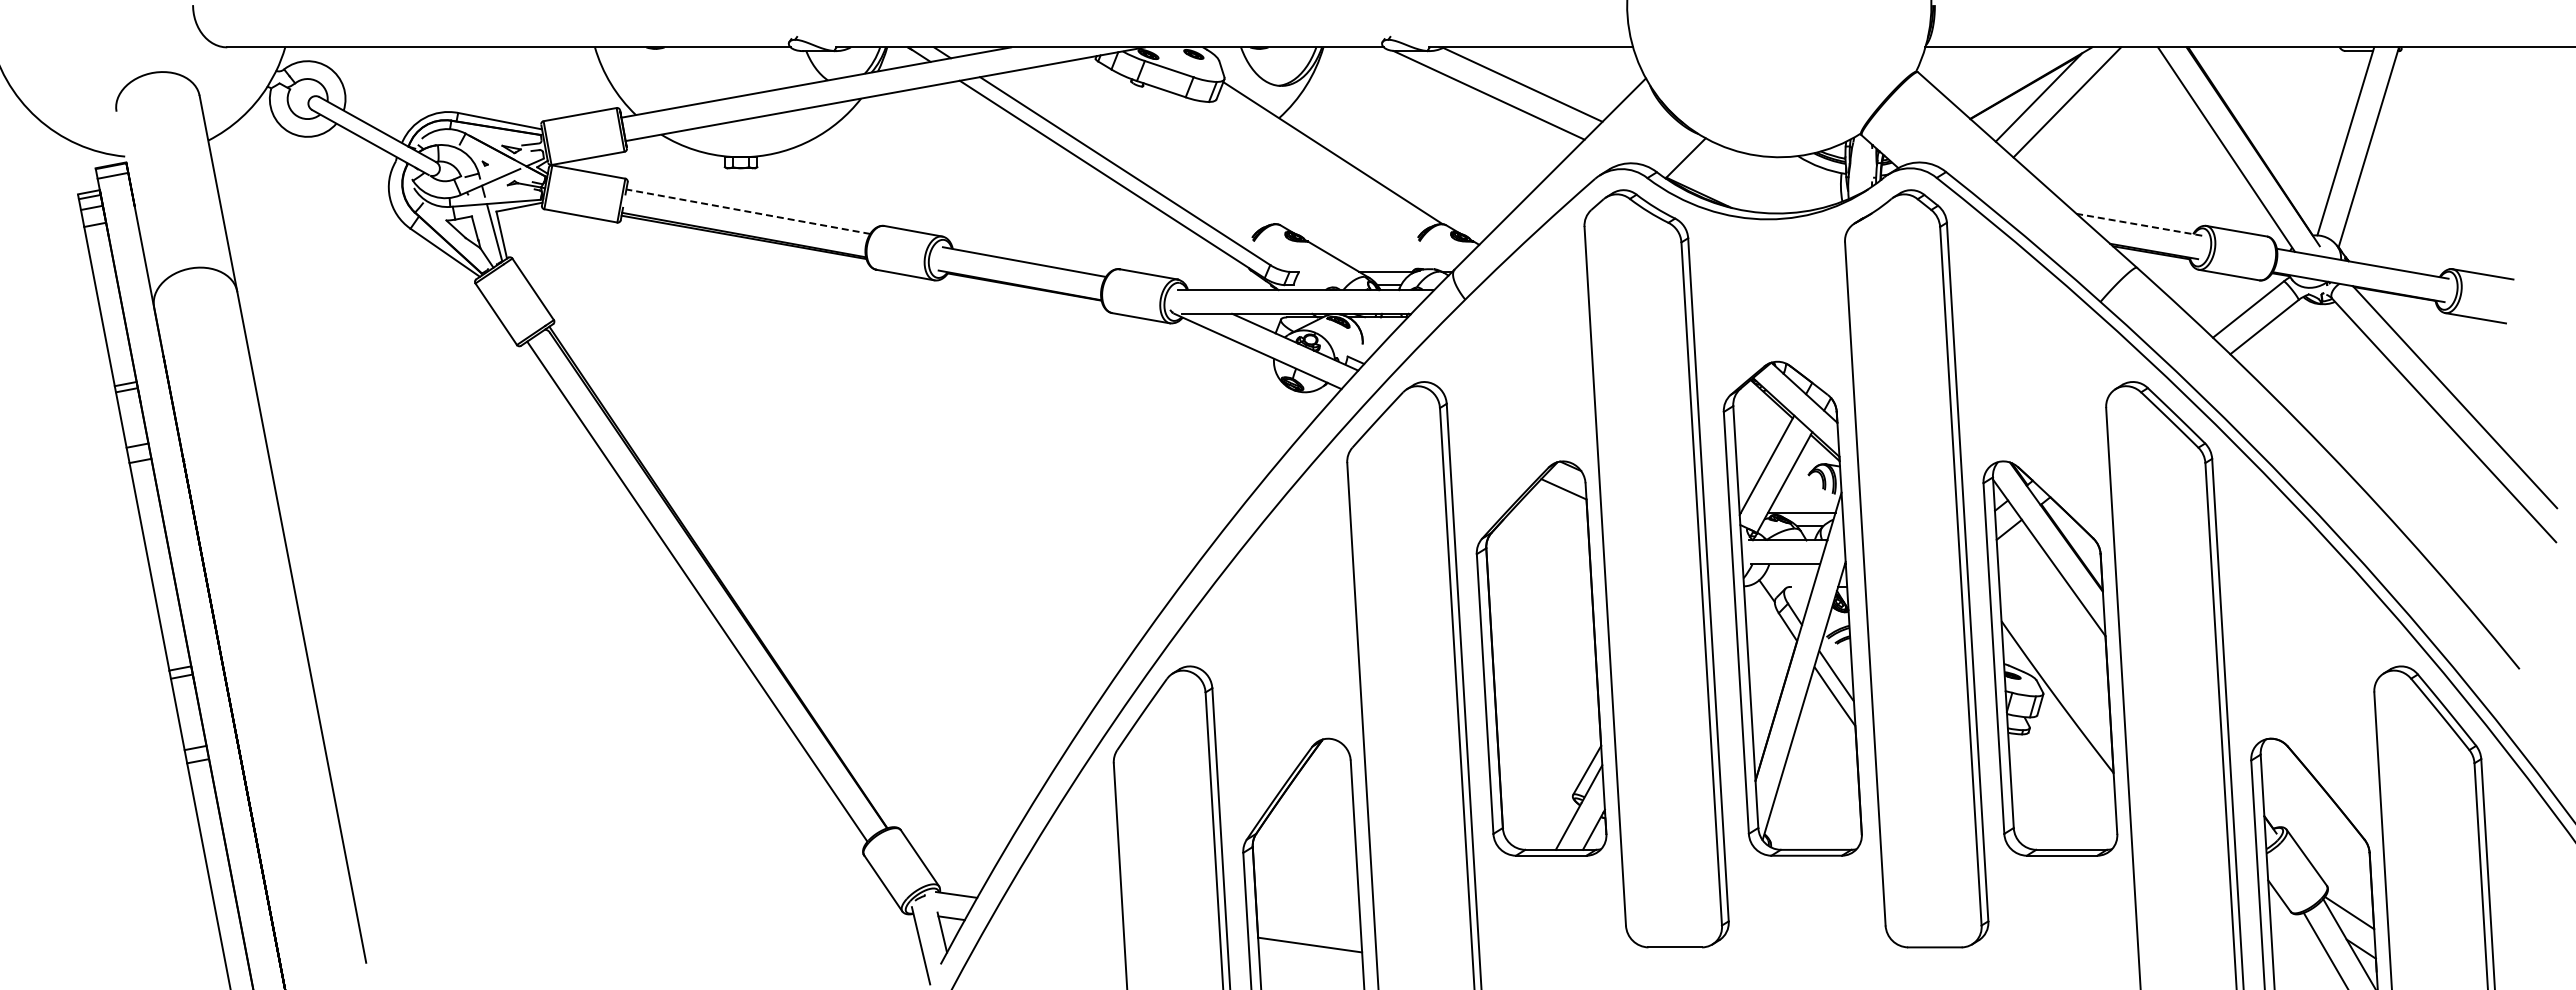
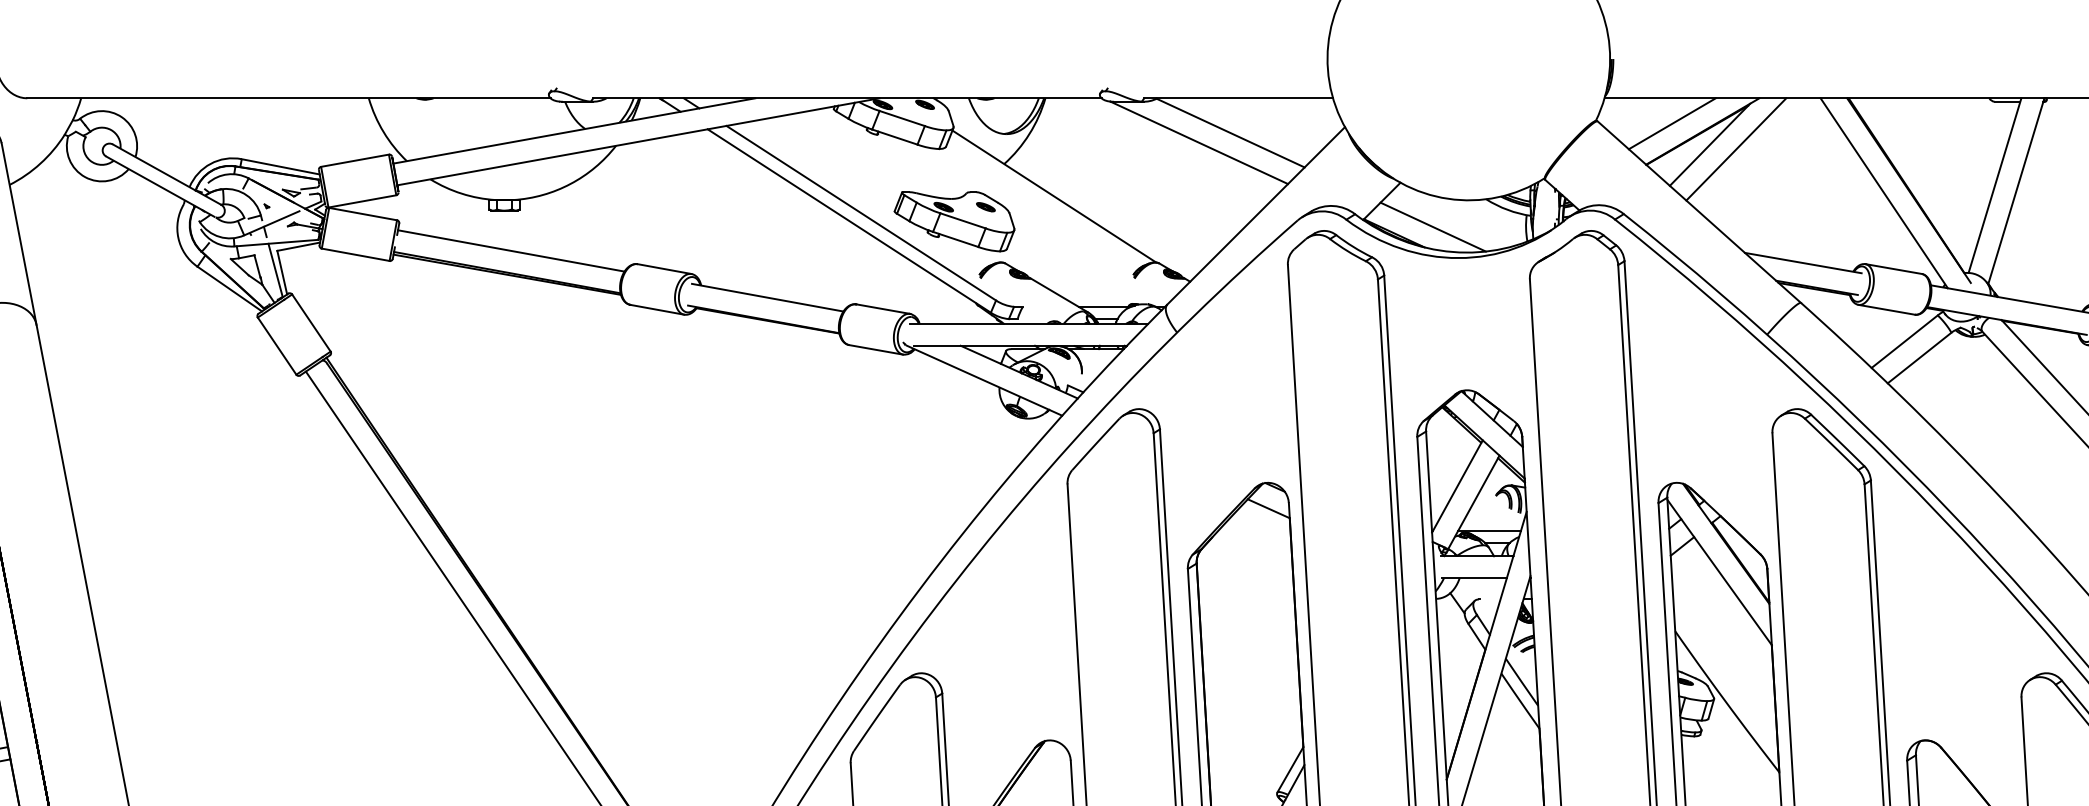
line: (1998, 74) -> (1672, 123), added
part: (1225, 180) -> (954, 221), added
line: (1740, 185) -> (1432, 226), added
line: (748, 211) -> (511, 250), dashed -> solid
line: (2139, 224) -> (1803, 262), dashed -> solid

